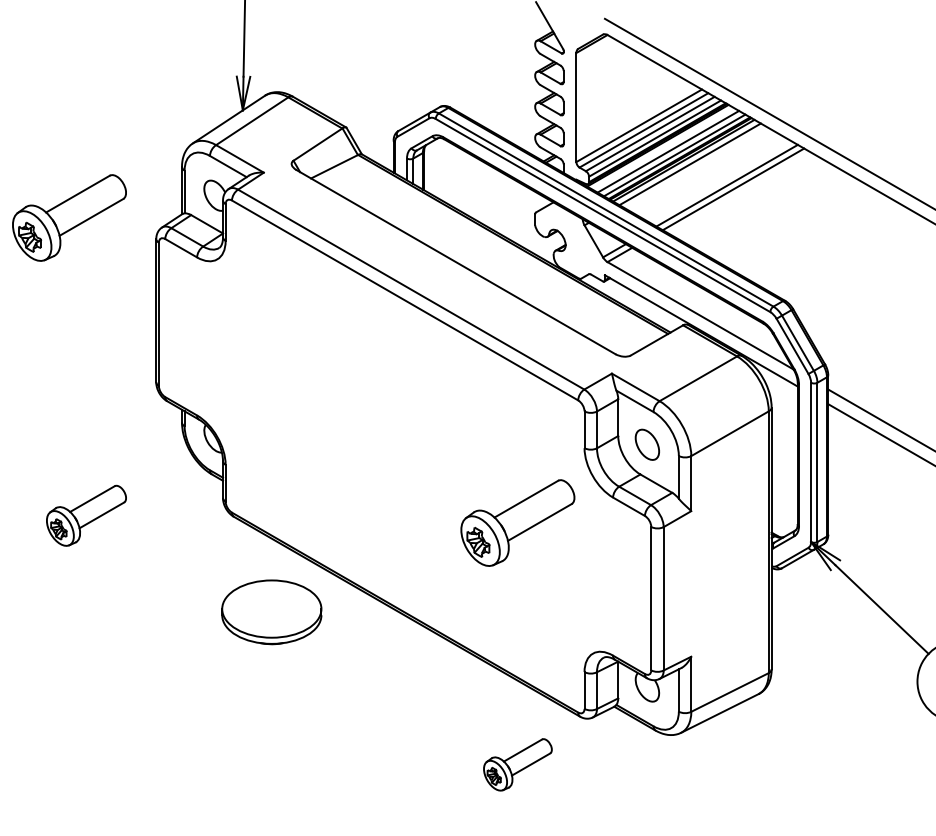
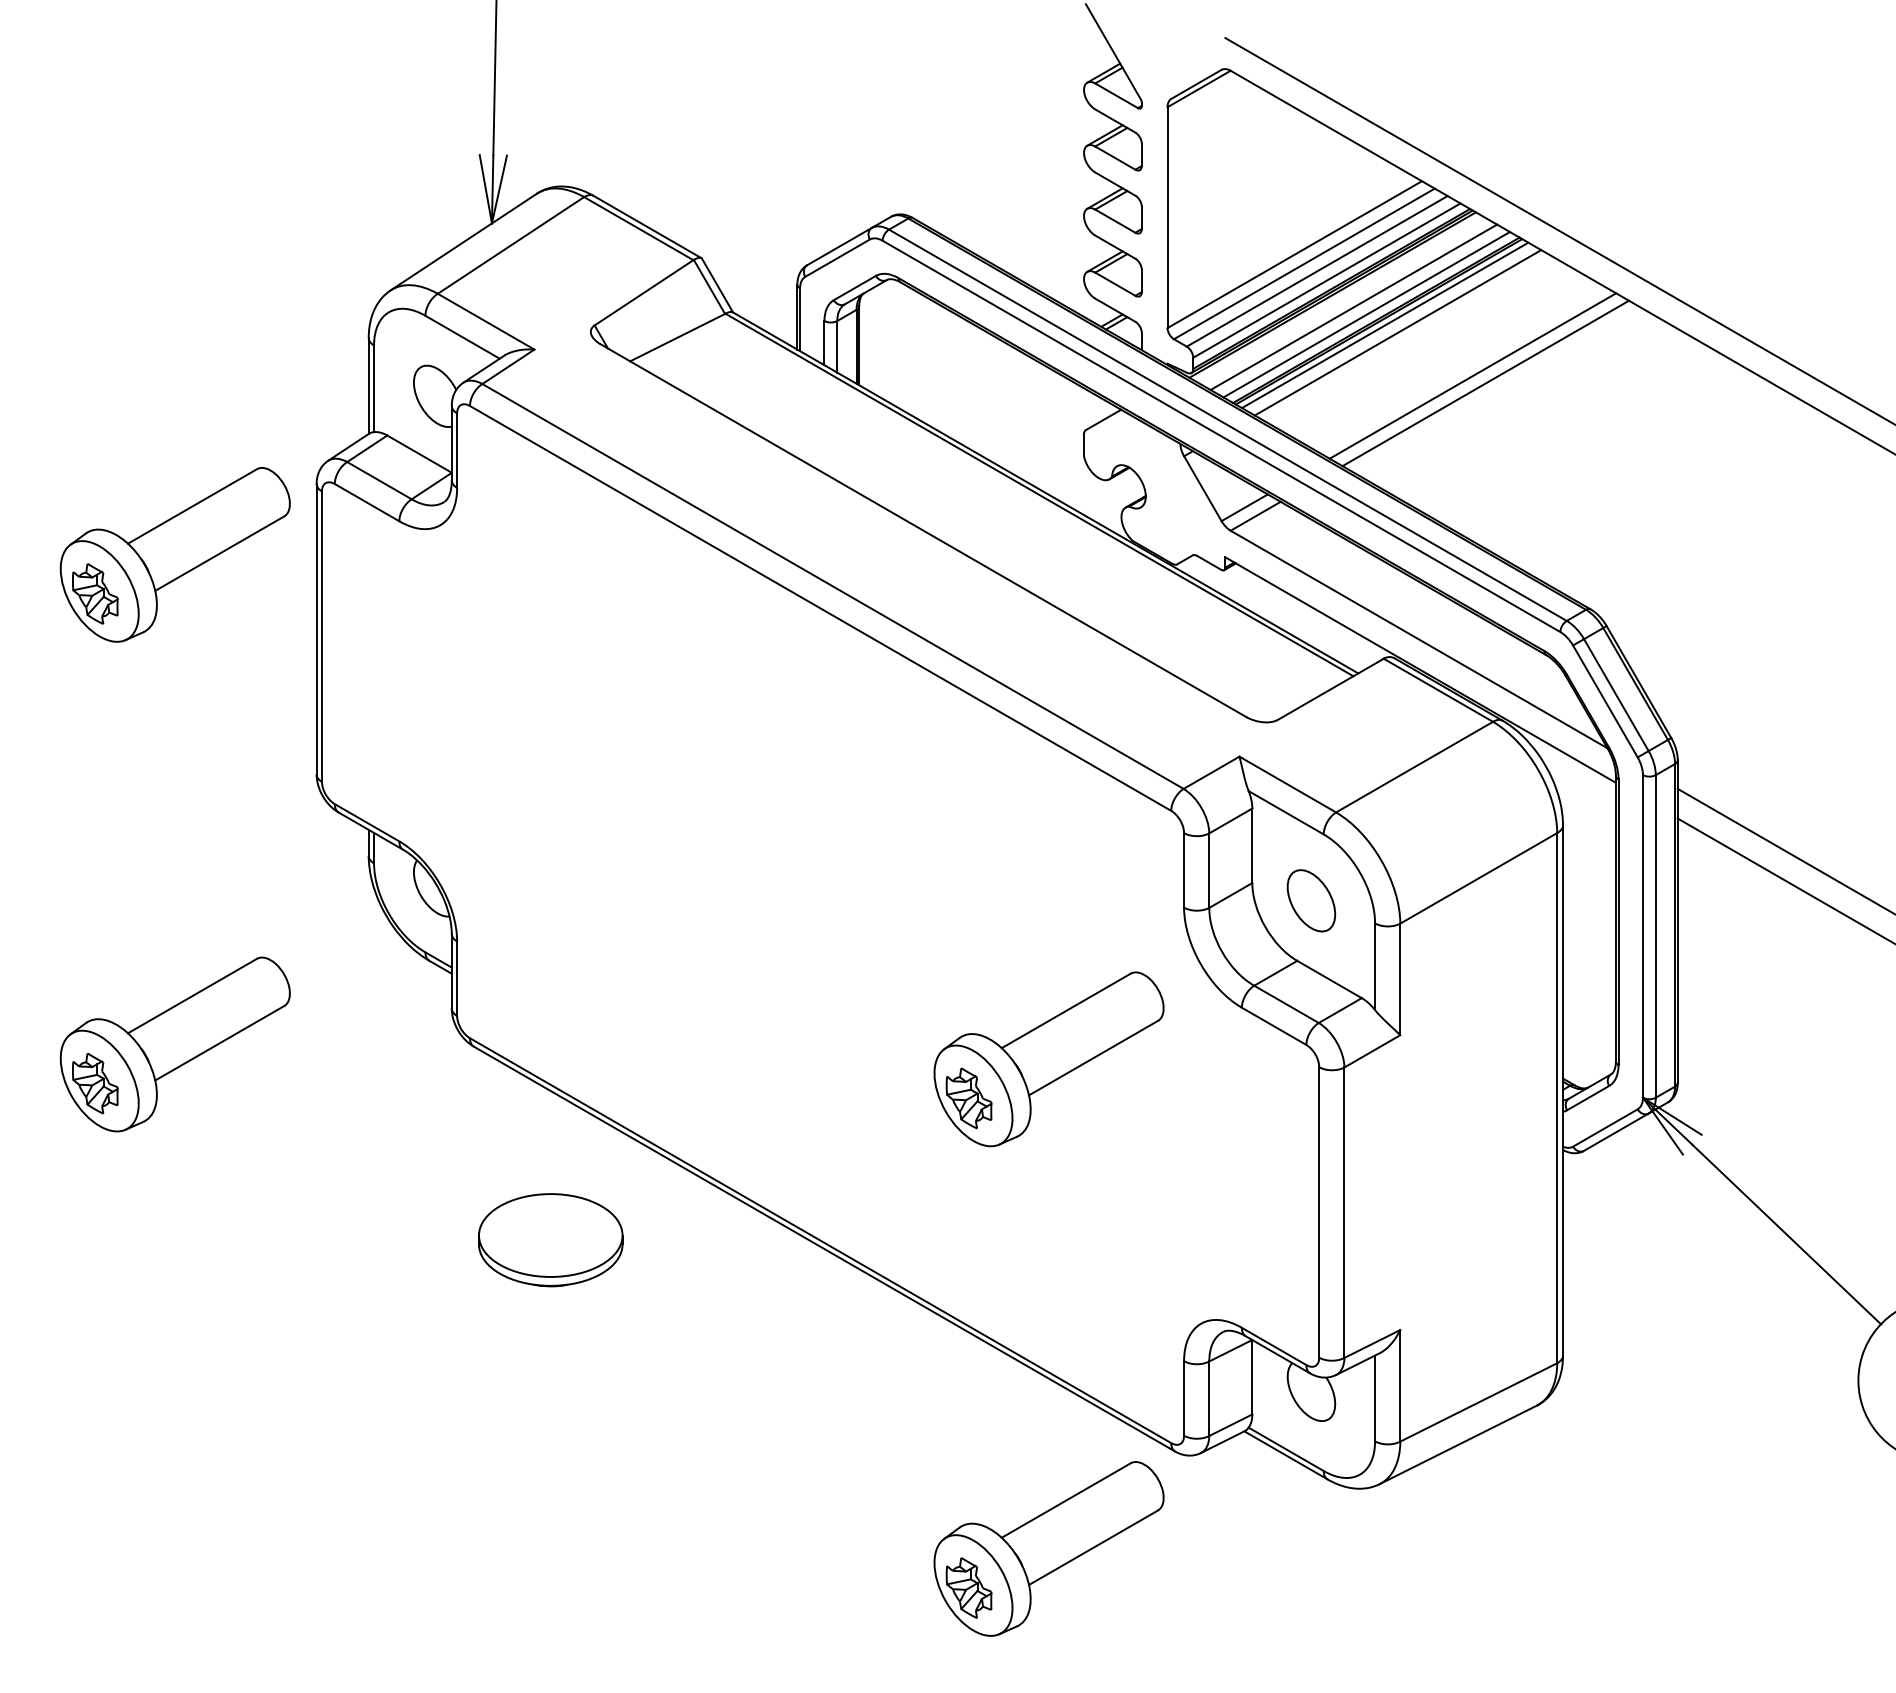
part: (69, 217) -> (175, 553), moved
part: (86, 515) -> (175, 1043), size x1.43
part: (271, 612) -> (549, 1240), size x0.71
part: (517, 764) -> (1048, 1548), size x1.67

